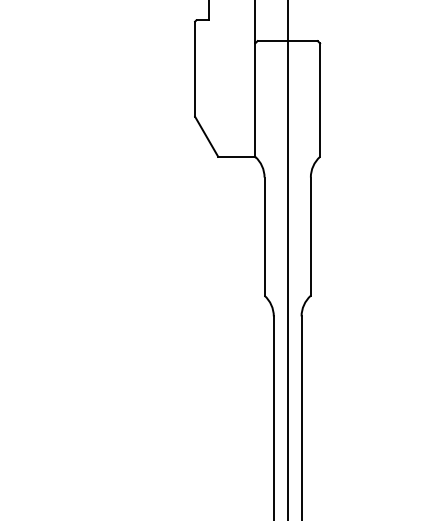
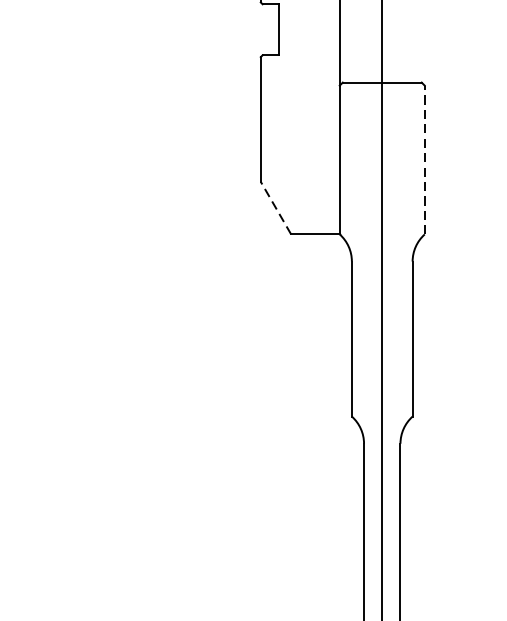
line: (320, 100) -> (425, 160), solid -> dashed
line: (206, 136) -> (275, 207), solid -> dashed

